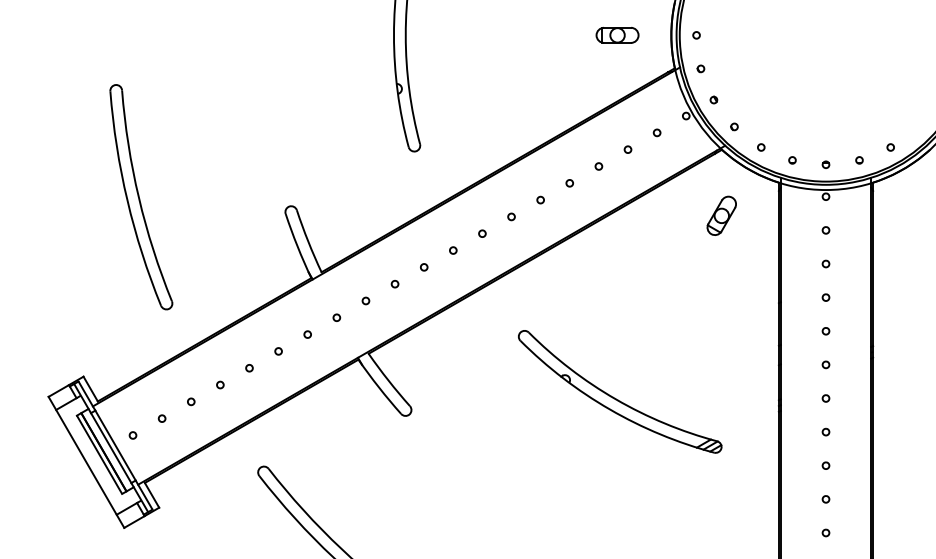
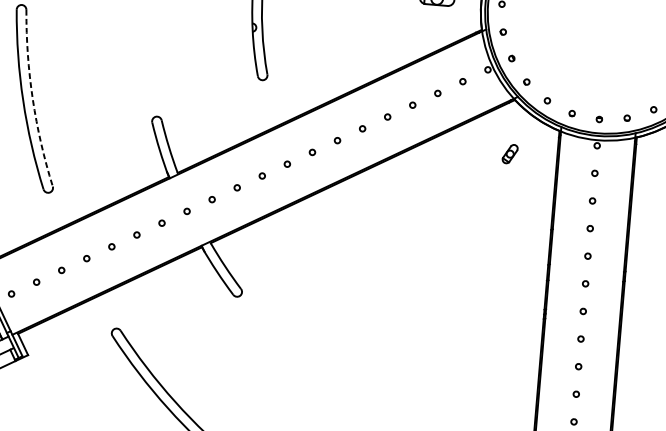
arc: (138, 197) -> (32, 98), solid -> dashed
part: (721, 215) -> (510, 153), size x0.6
part: (616, 398) -> (411, 296), removed

